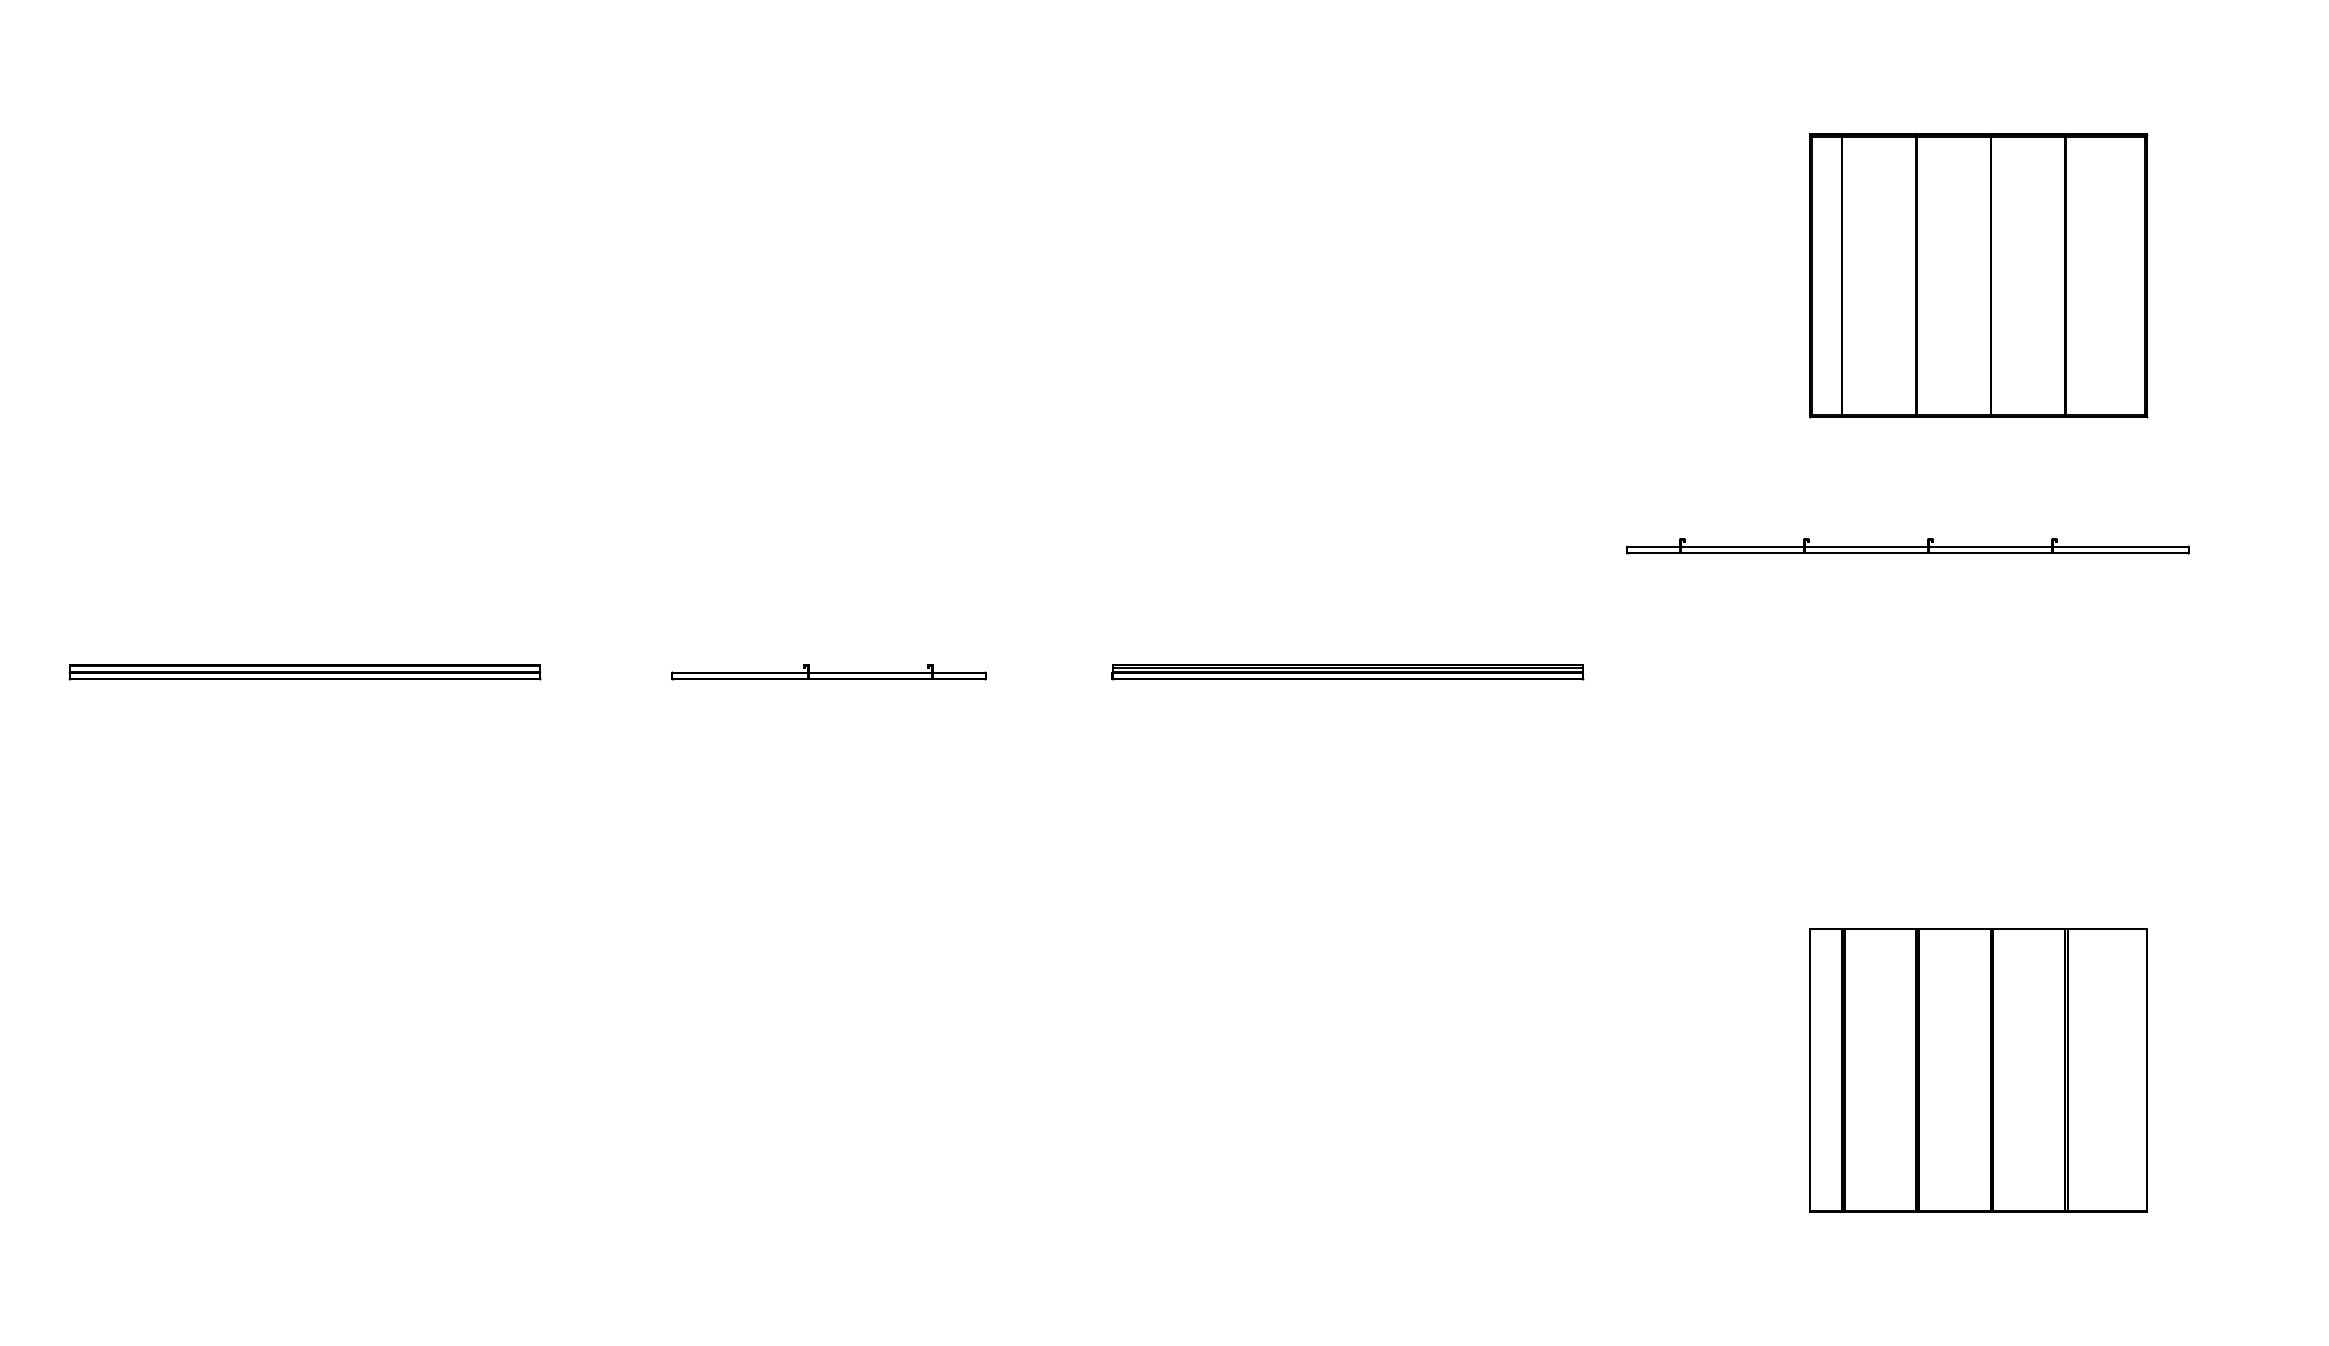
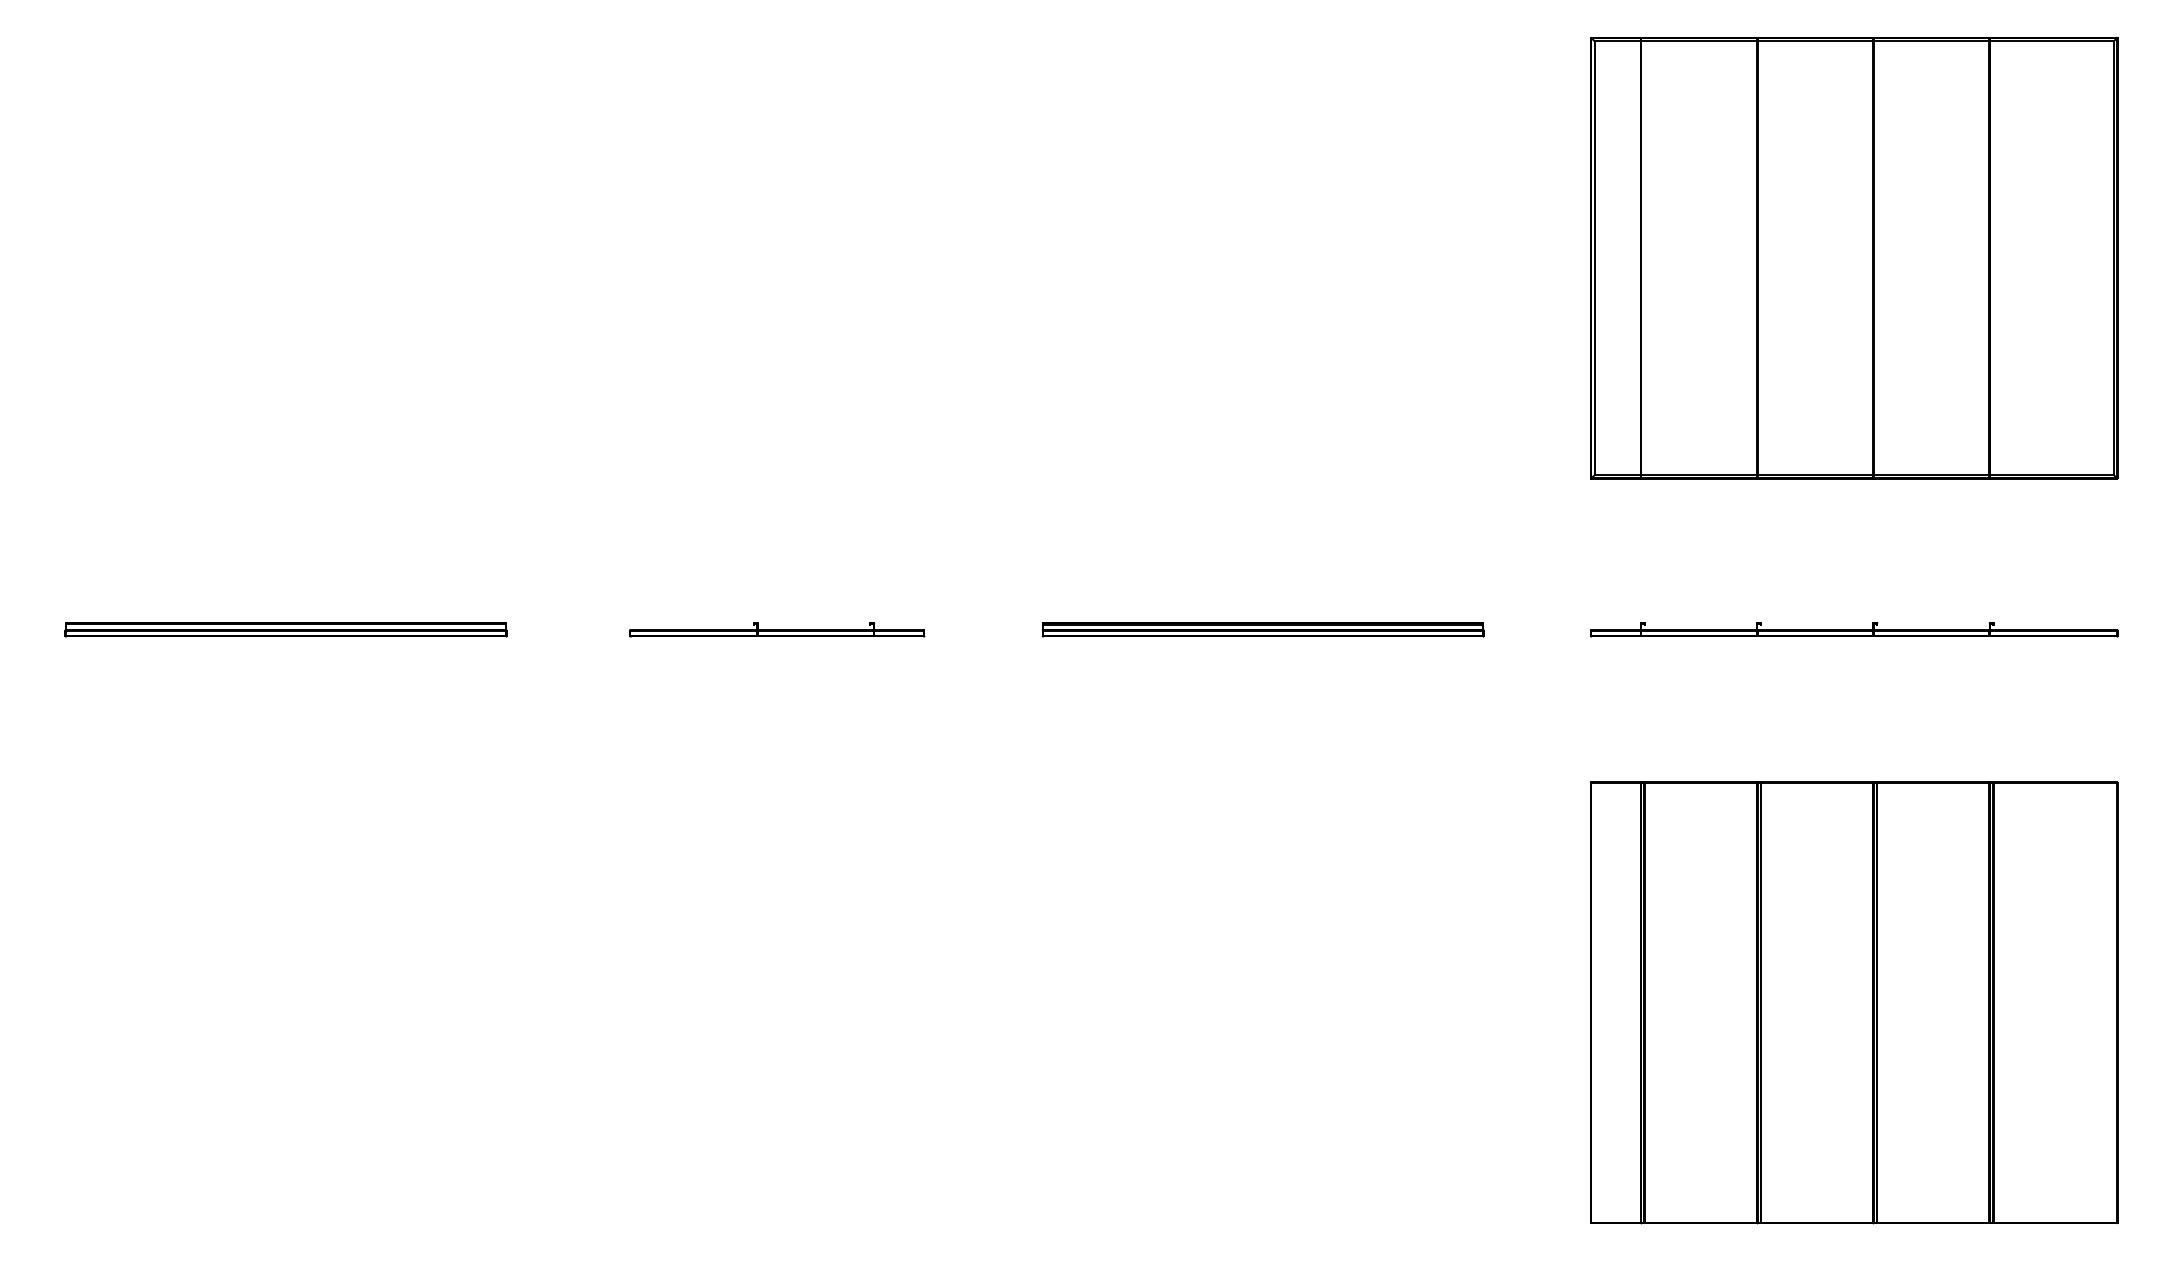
part: (1978, 274) -> (1854, 257), size x1.67
part: (1908, 546) -> (1854, 629), moved
part: (1978, 1069) -> (1854, 1002), size x1.67

